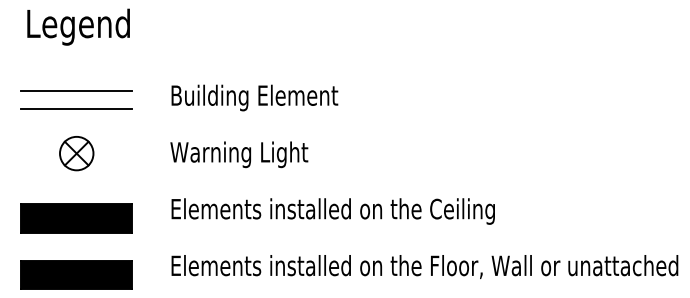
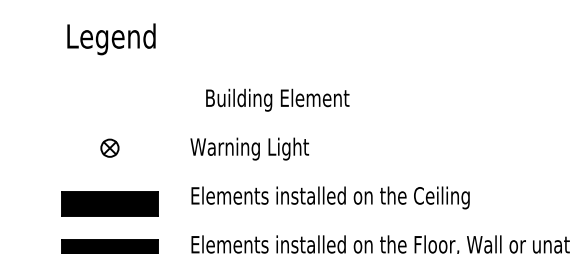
line: (76, 90) -> (109, 93), removed
text: (254, 97) -> (277, 99), moved
line: (76, 108) -> (109, 109), removed
part: (76, 153) -> (109, 148), size x0.6

